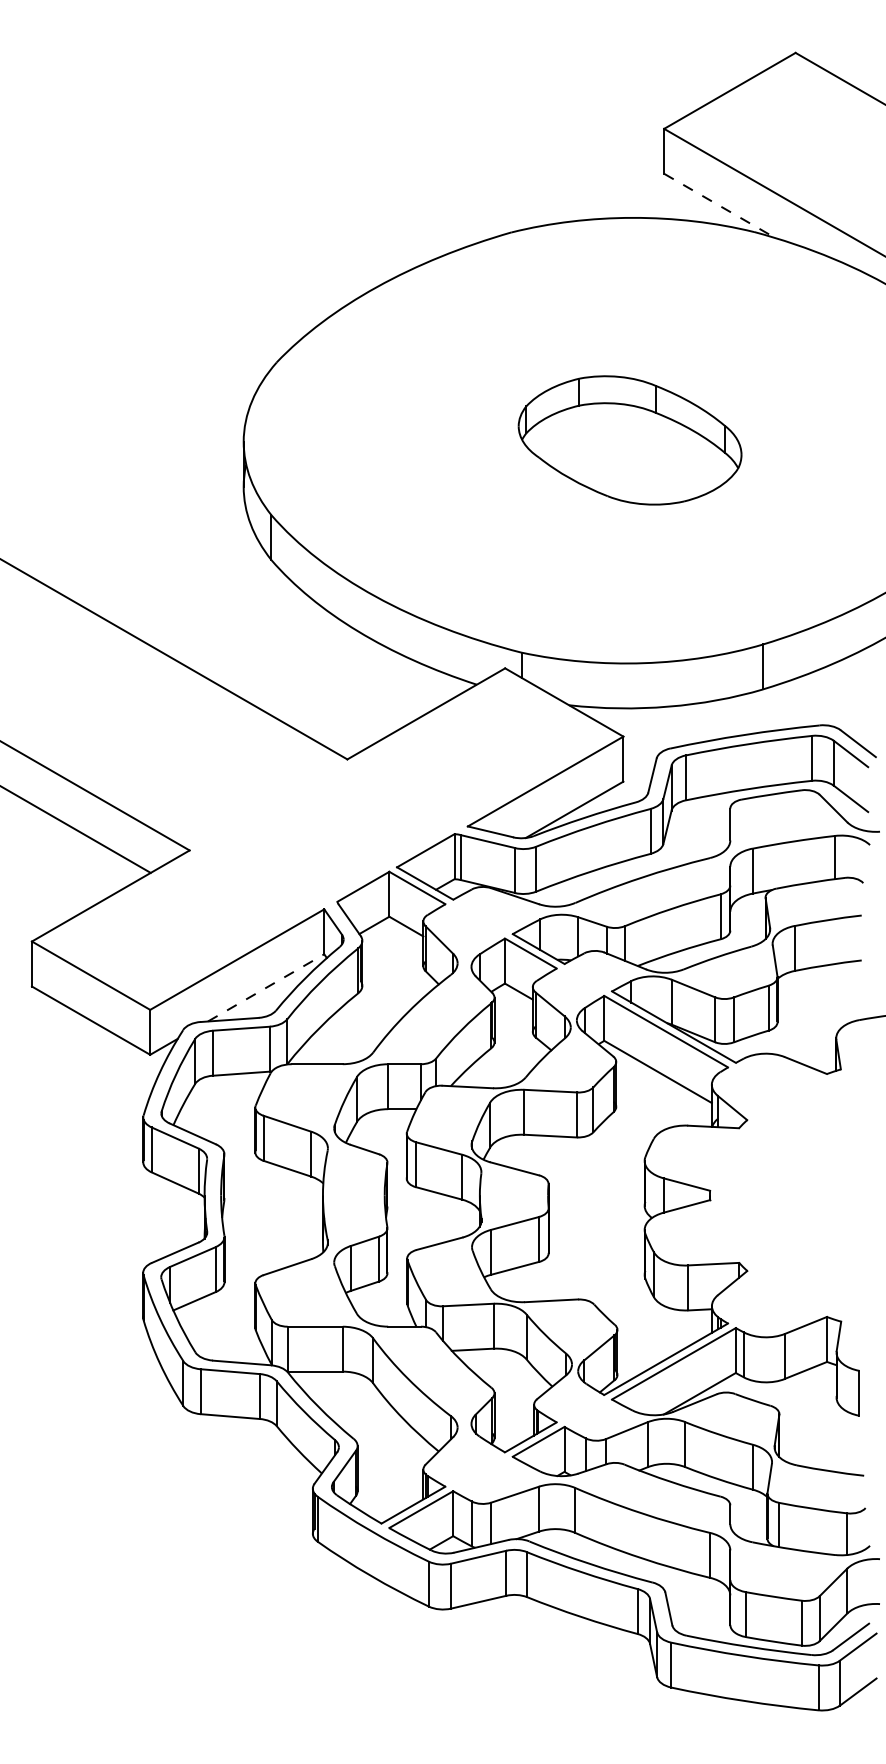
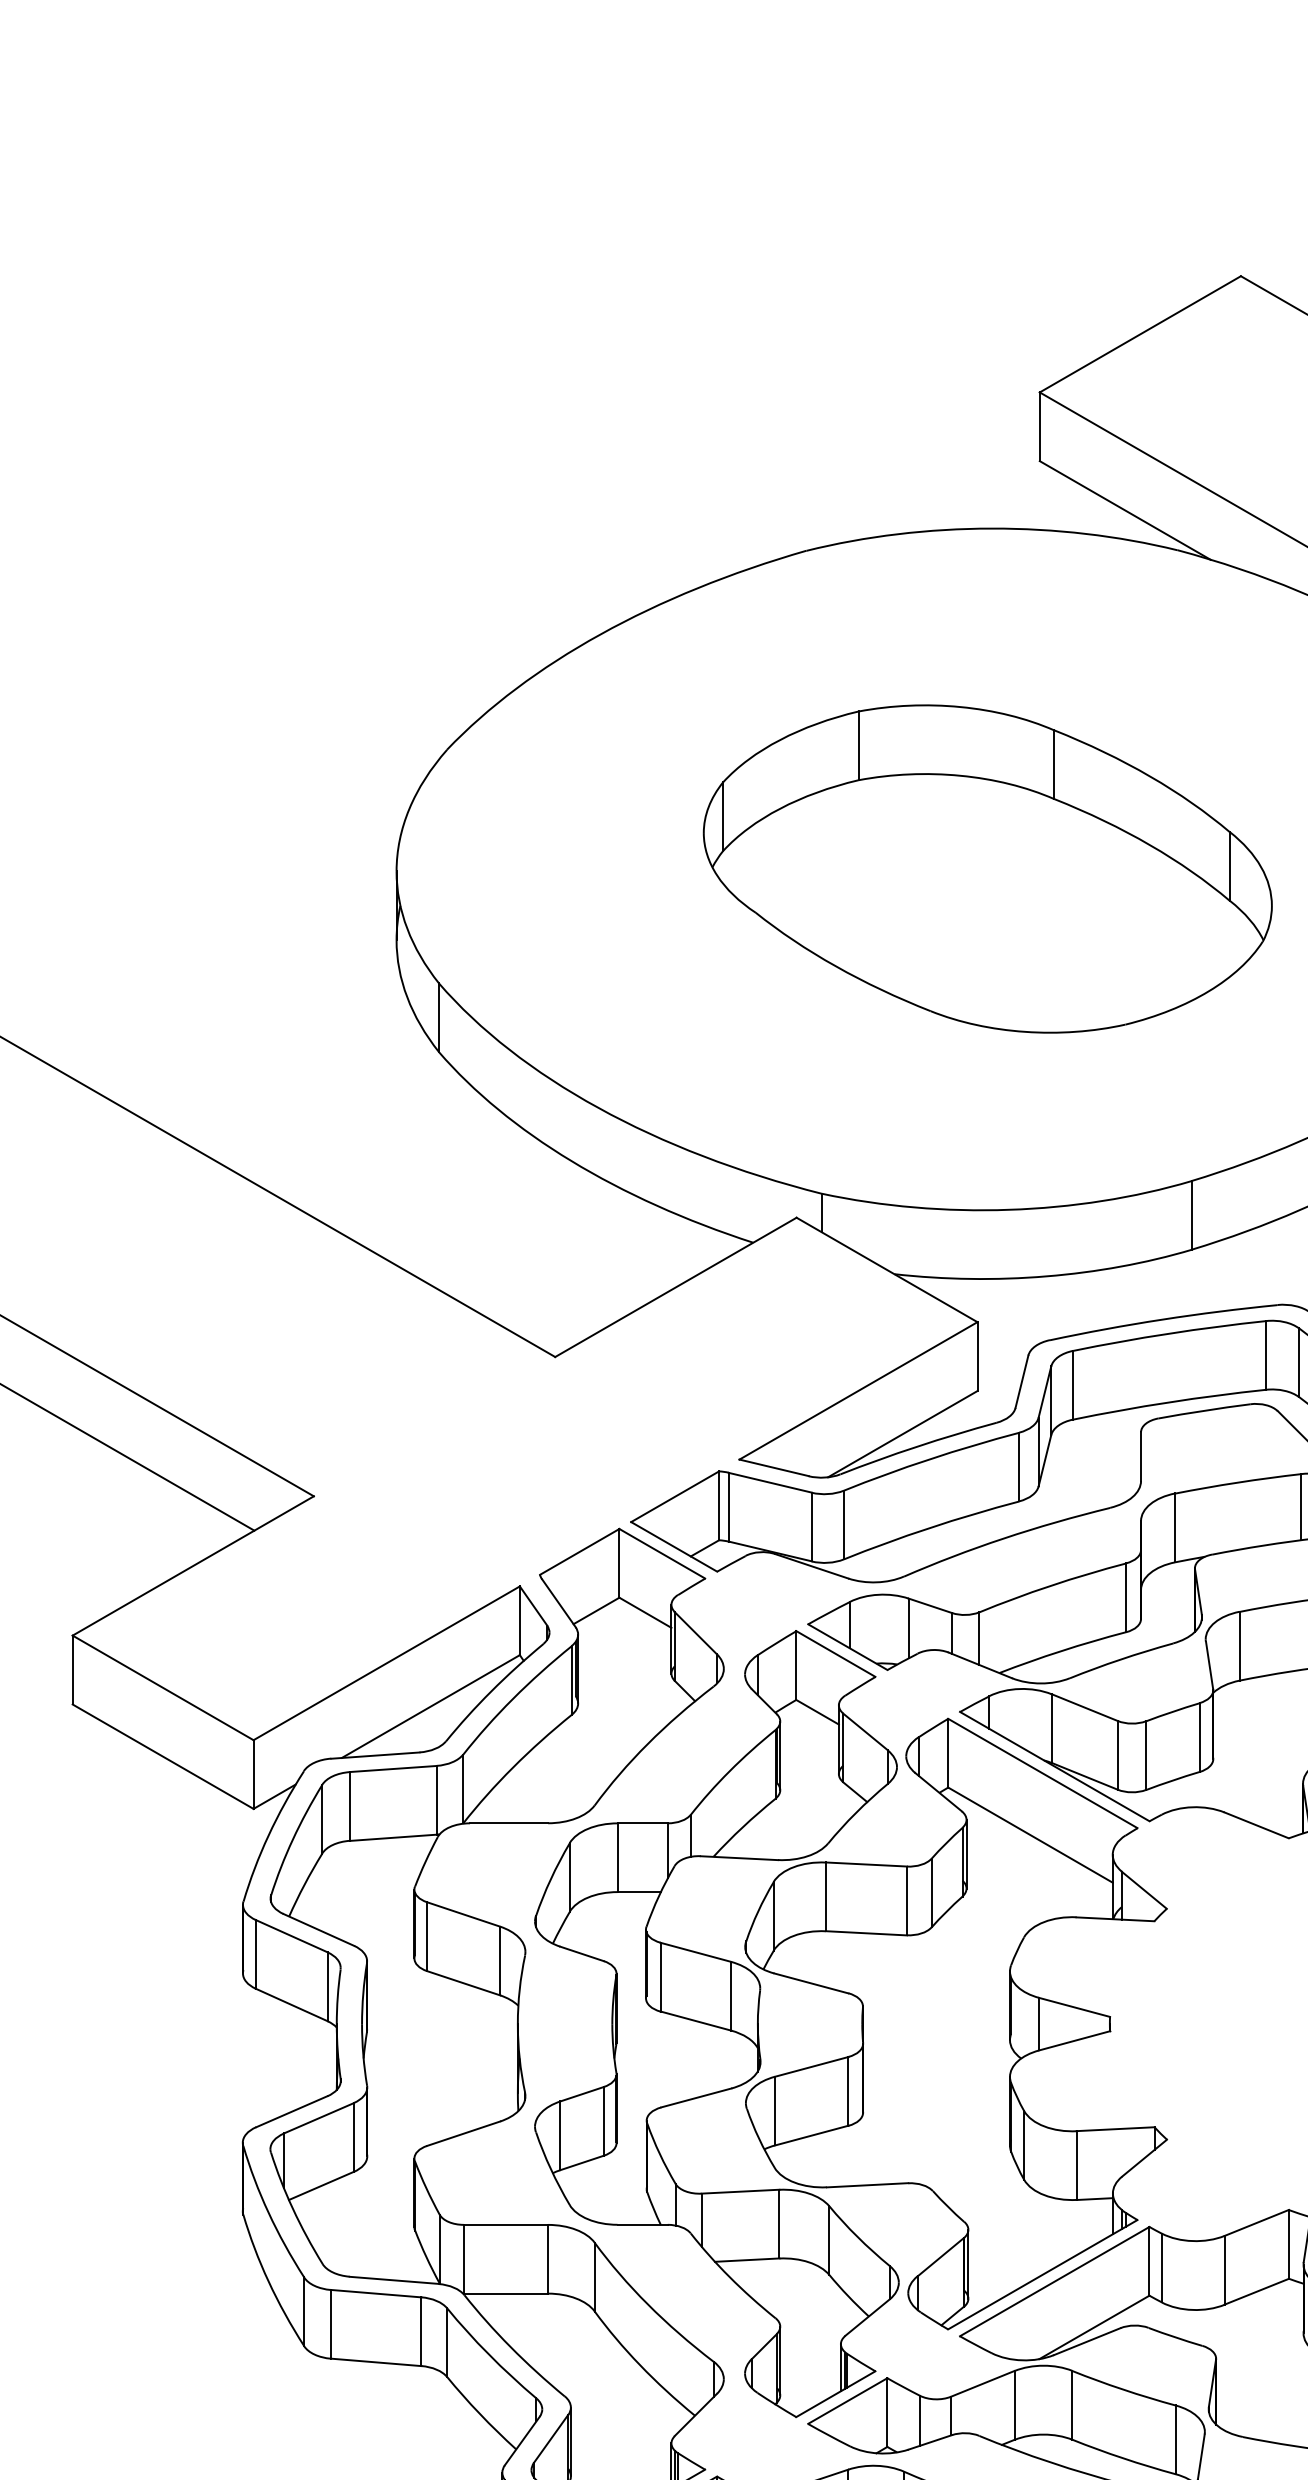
line: (720, 206) -> (1125, 511), dashed -> solid
part: (629, 440) -> (986, 869), size x1.67
line: (266, 987) -> (431, 1705), dashed -> solid

